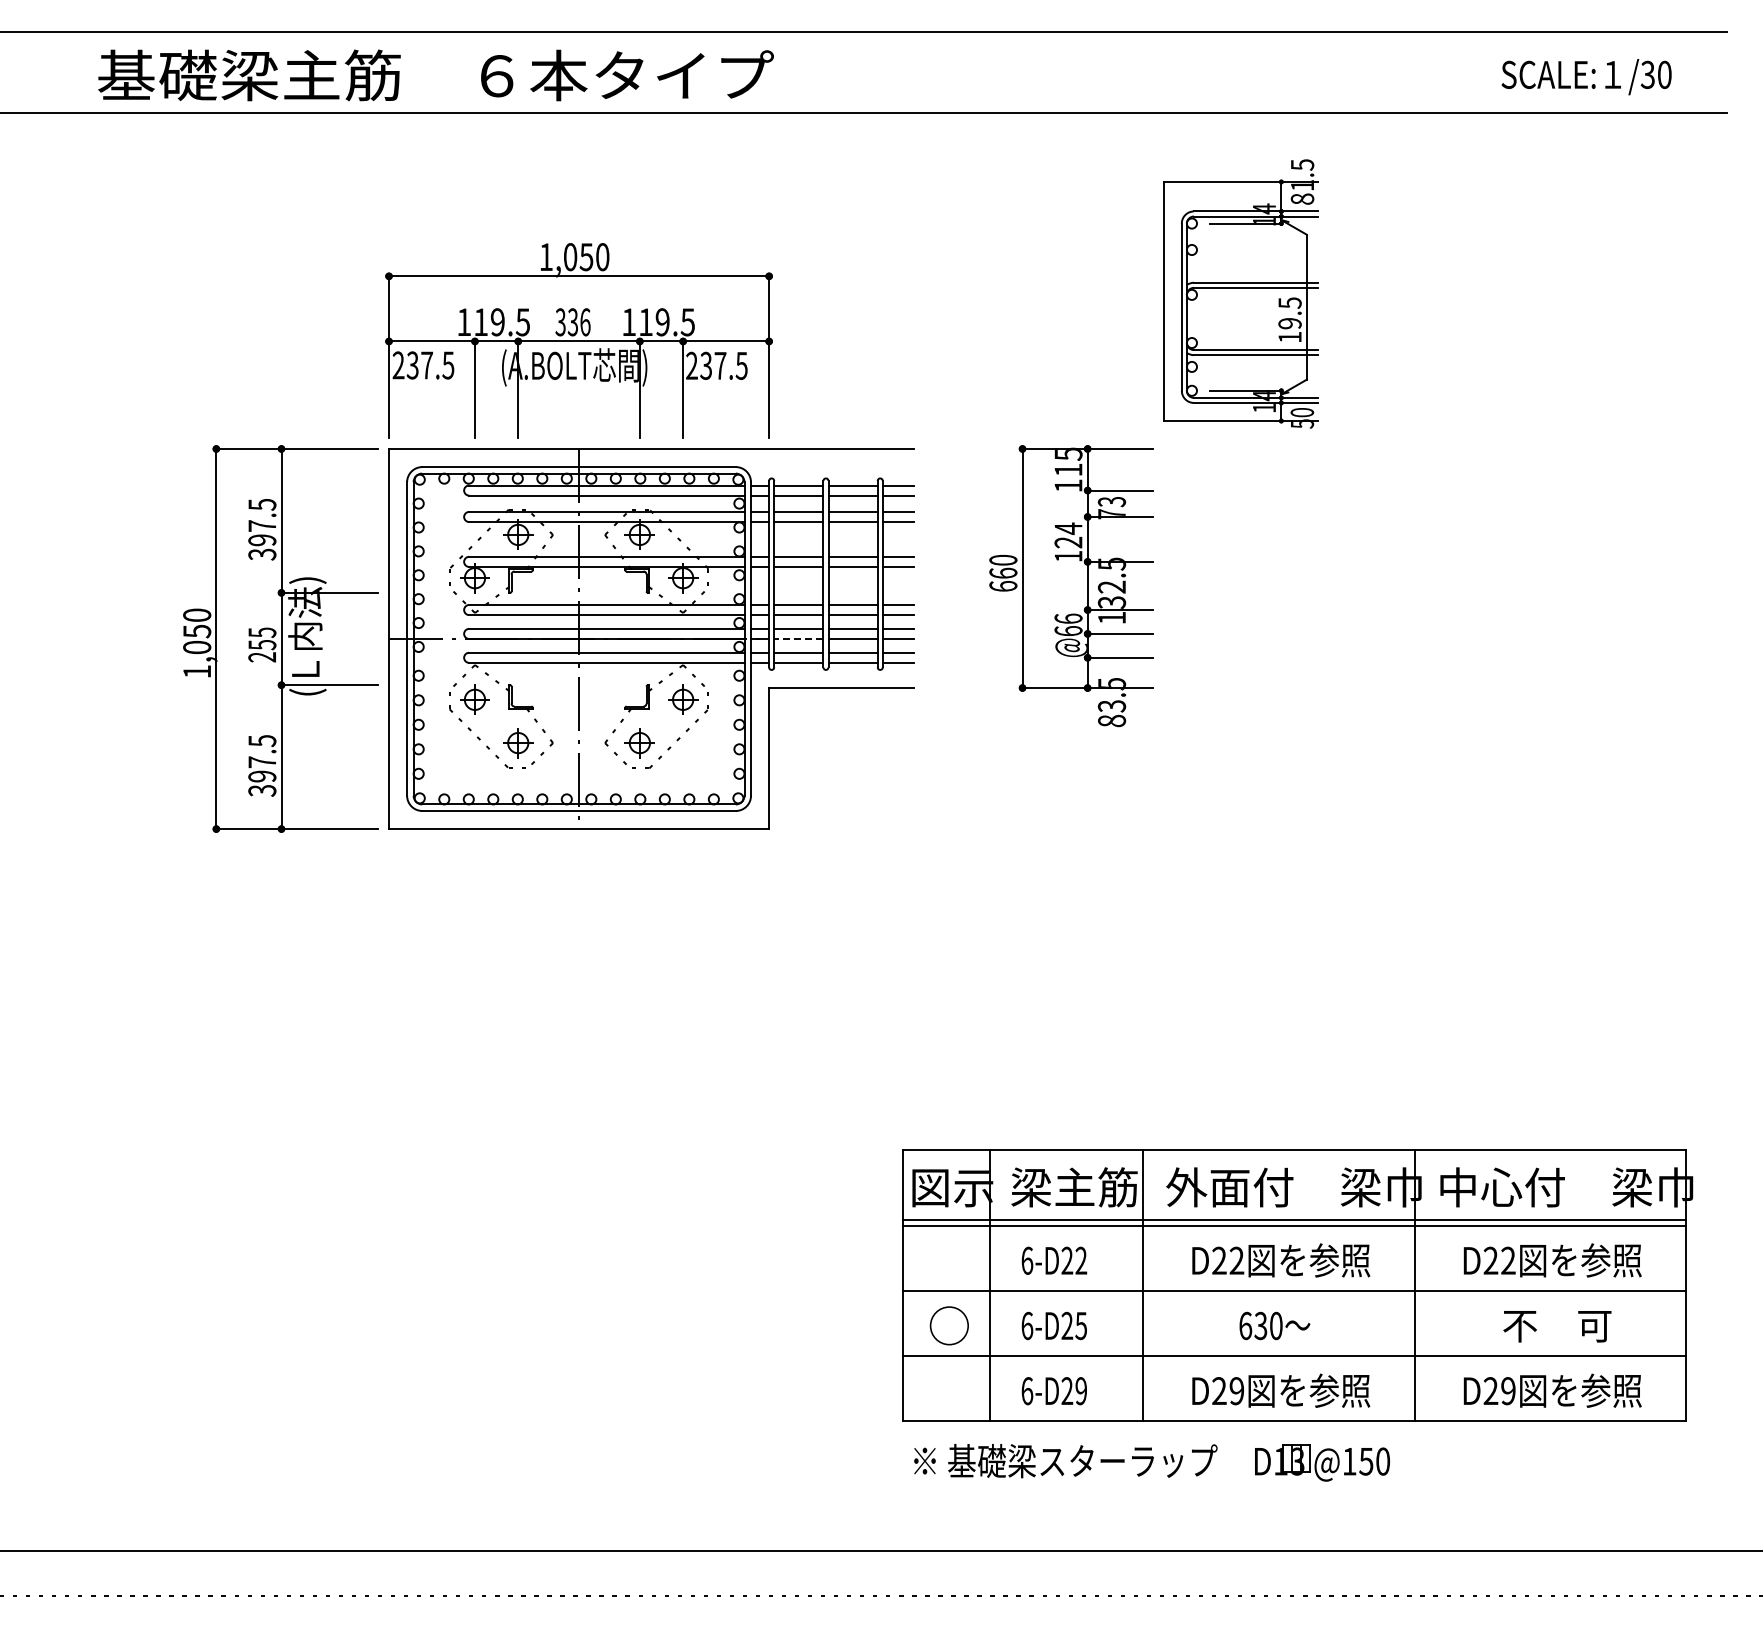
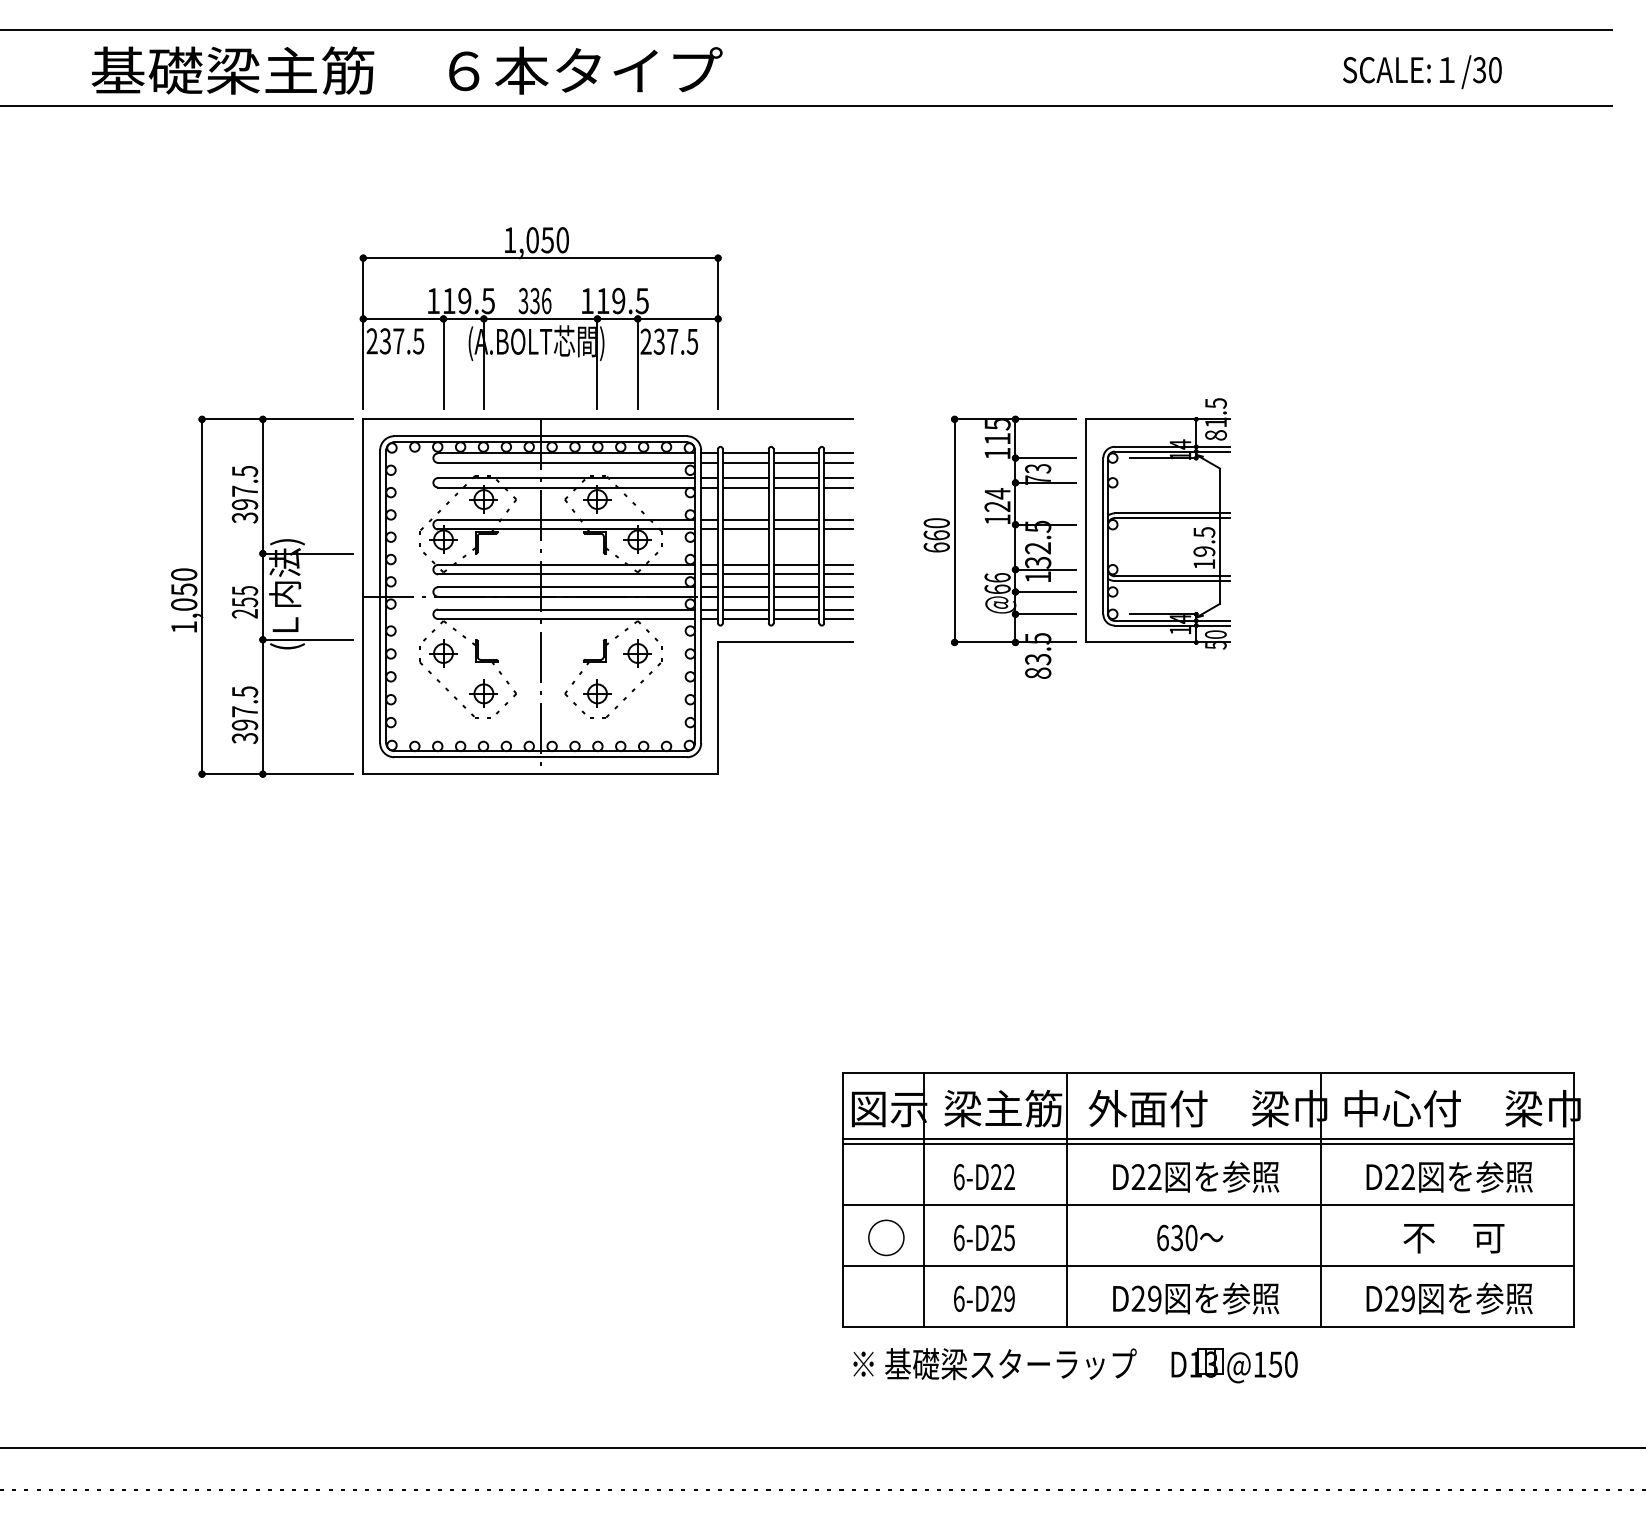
text: (1586, 77) -> (1422, 72), moved
part: (1240, 293) -> (1158, 523), moved
line: (798, 639) -> (745, 597), dashed -> solid

